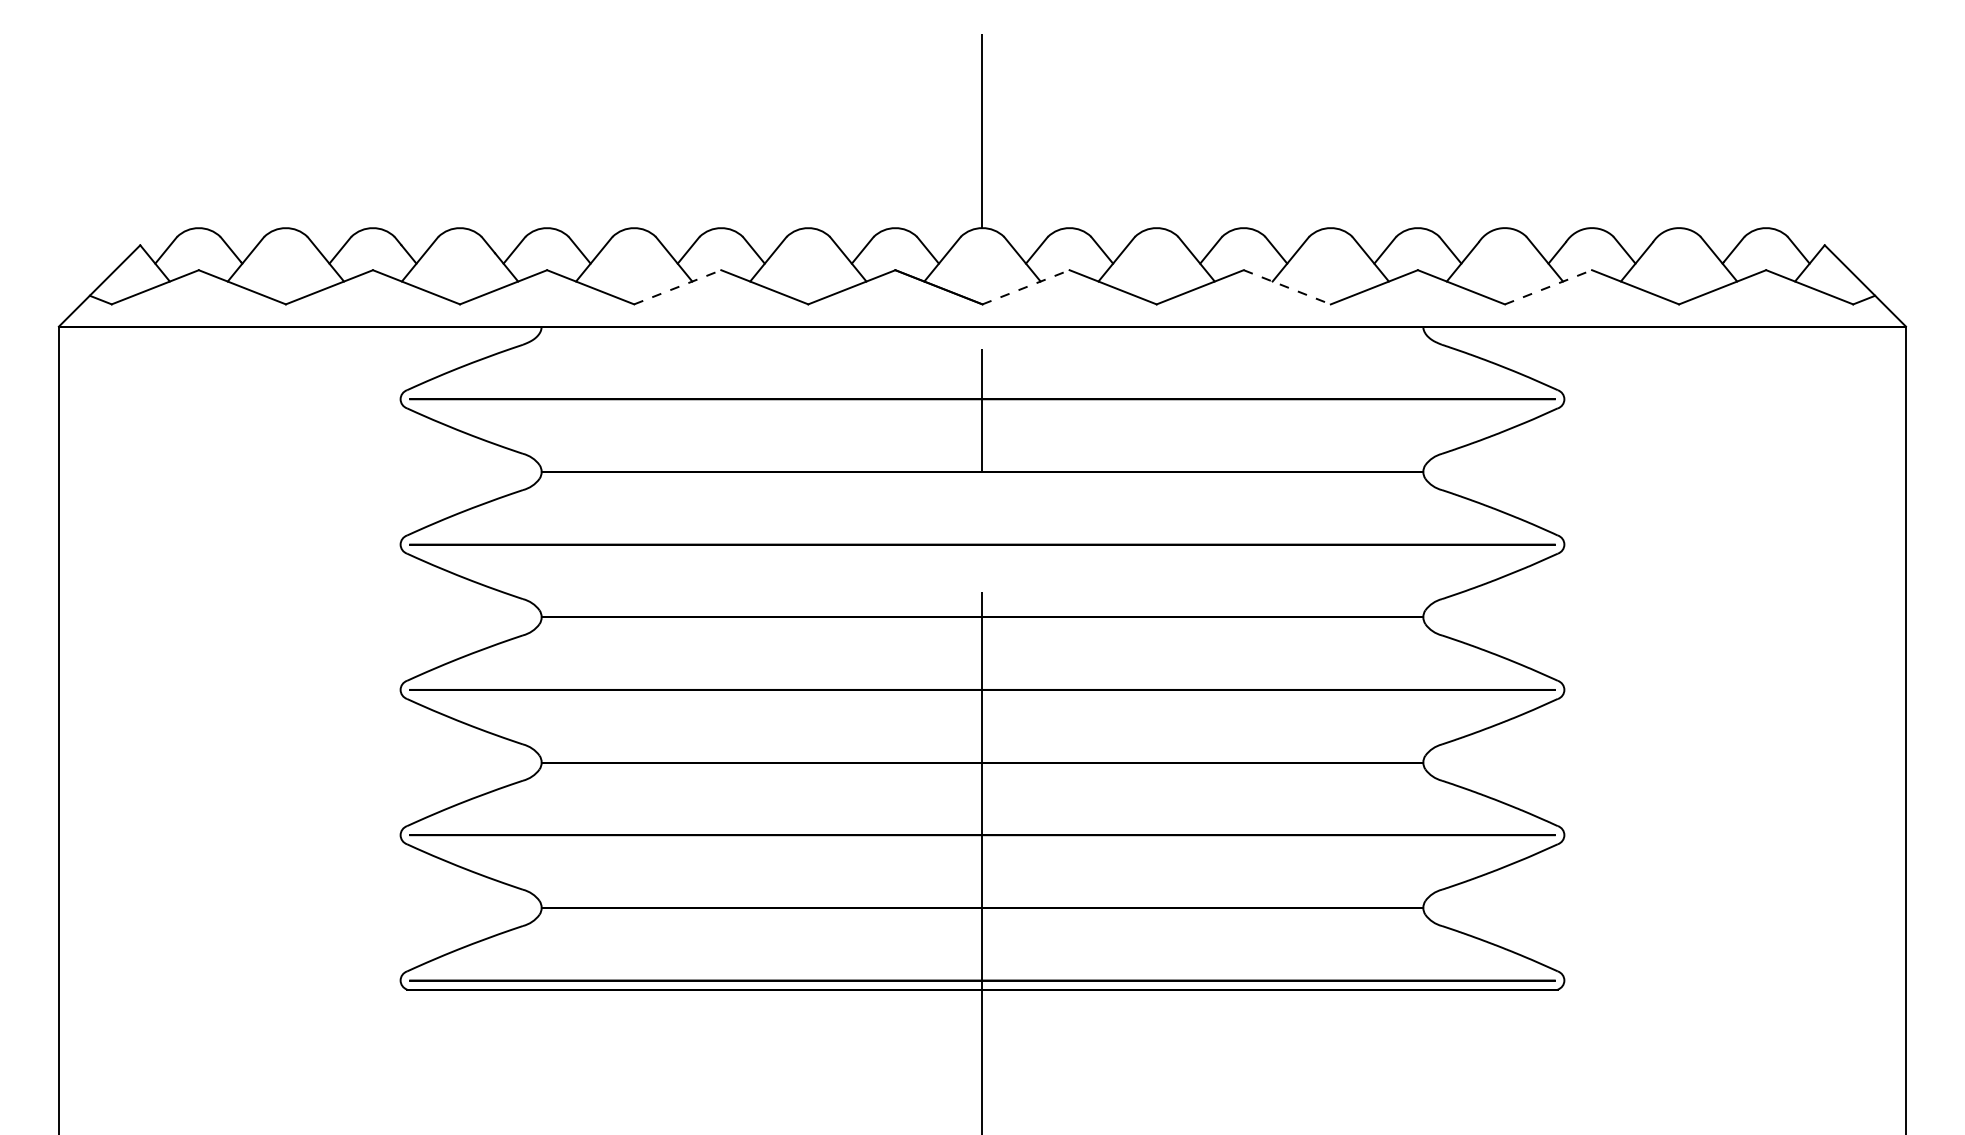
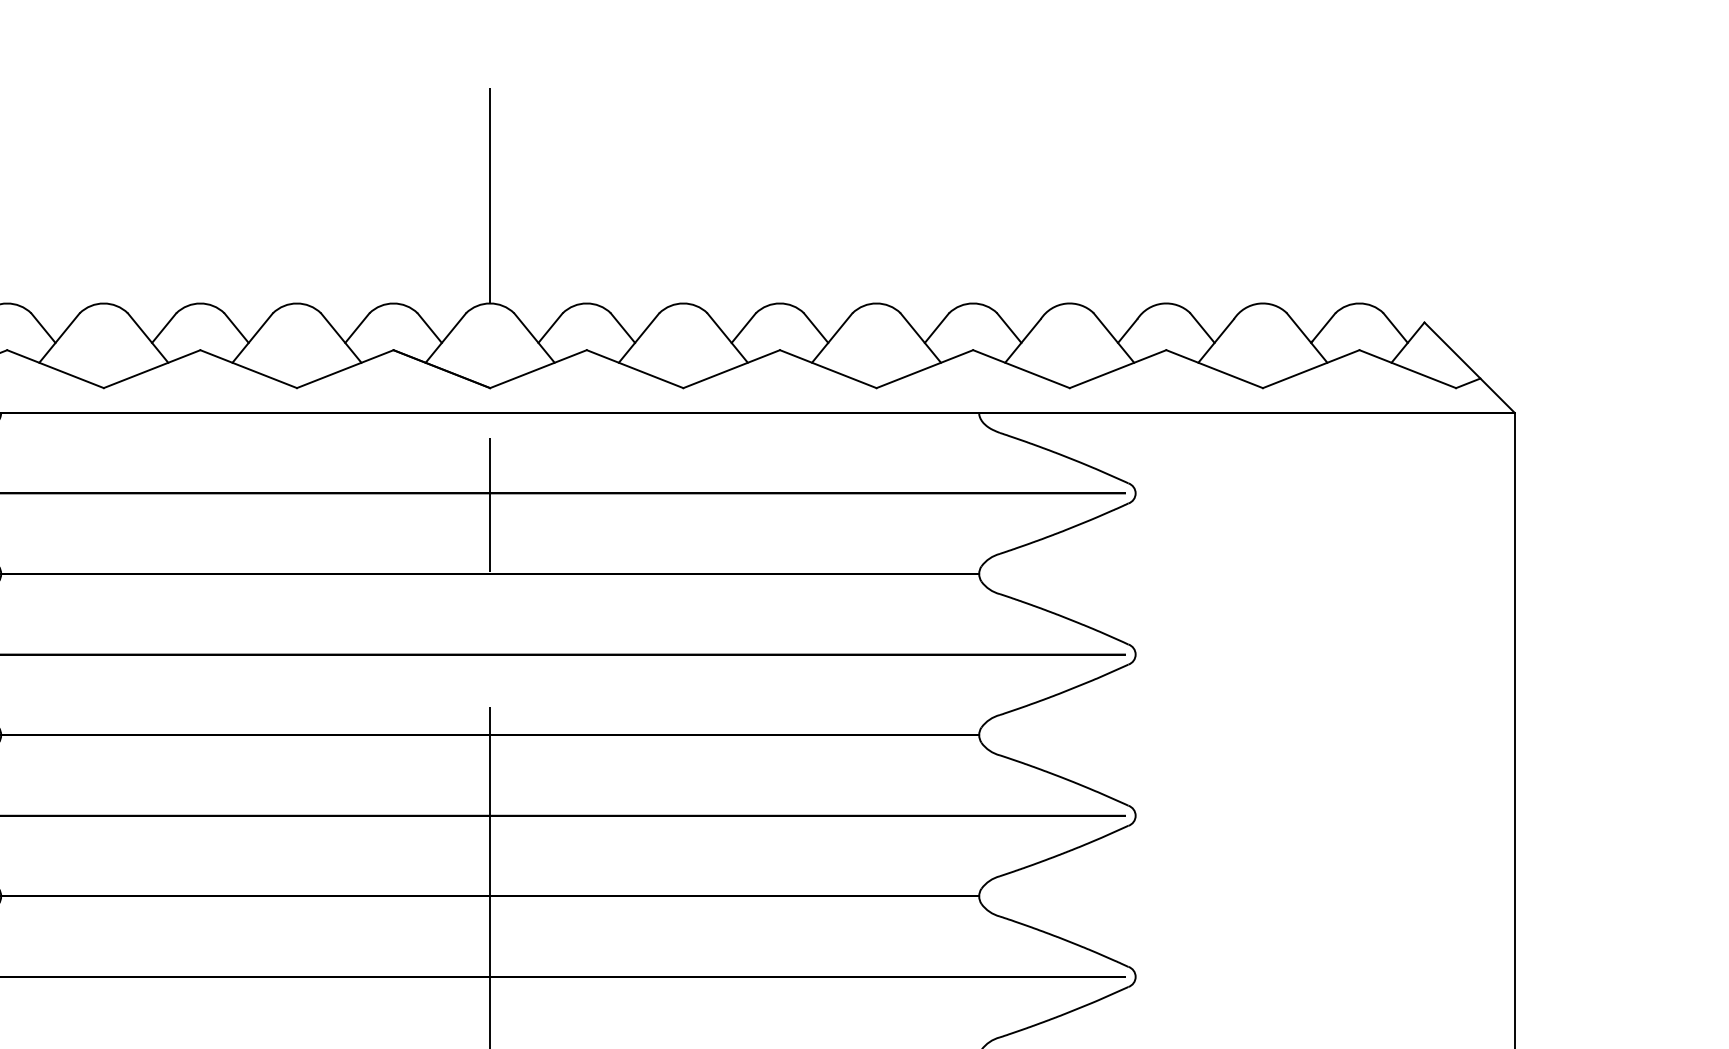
line: (677, 287) -> (151, 369), dashed -> solid
line: (1026, 287) -> (538, 369), dashed -> solid
line: (1287, 287) -> (828, 369), dashed -> solid
line: (1548, 287) -> (1118, 369), dashed -> solid

